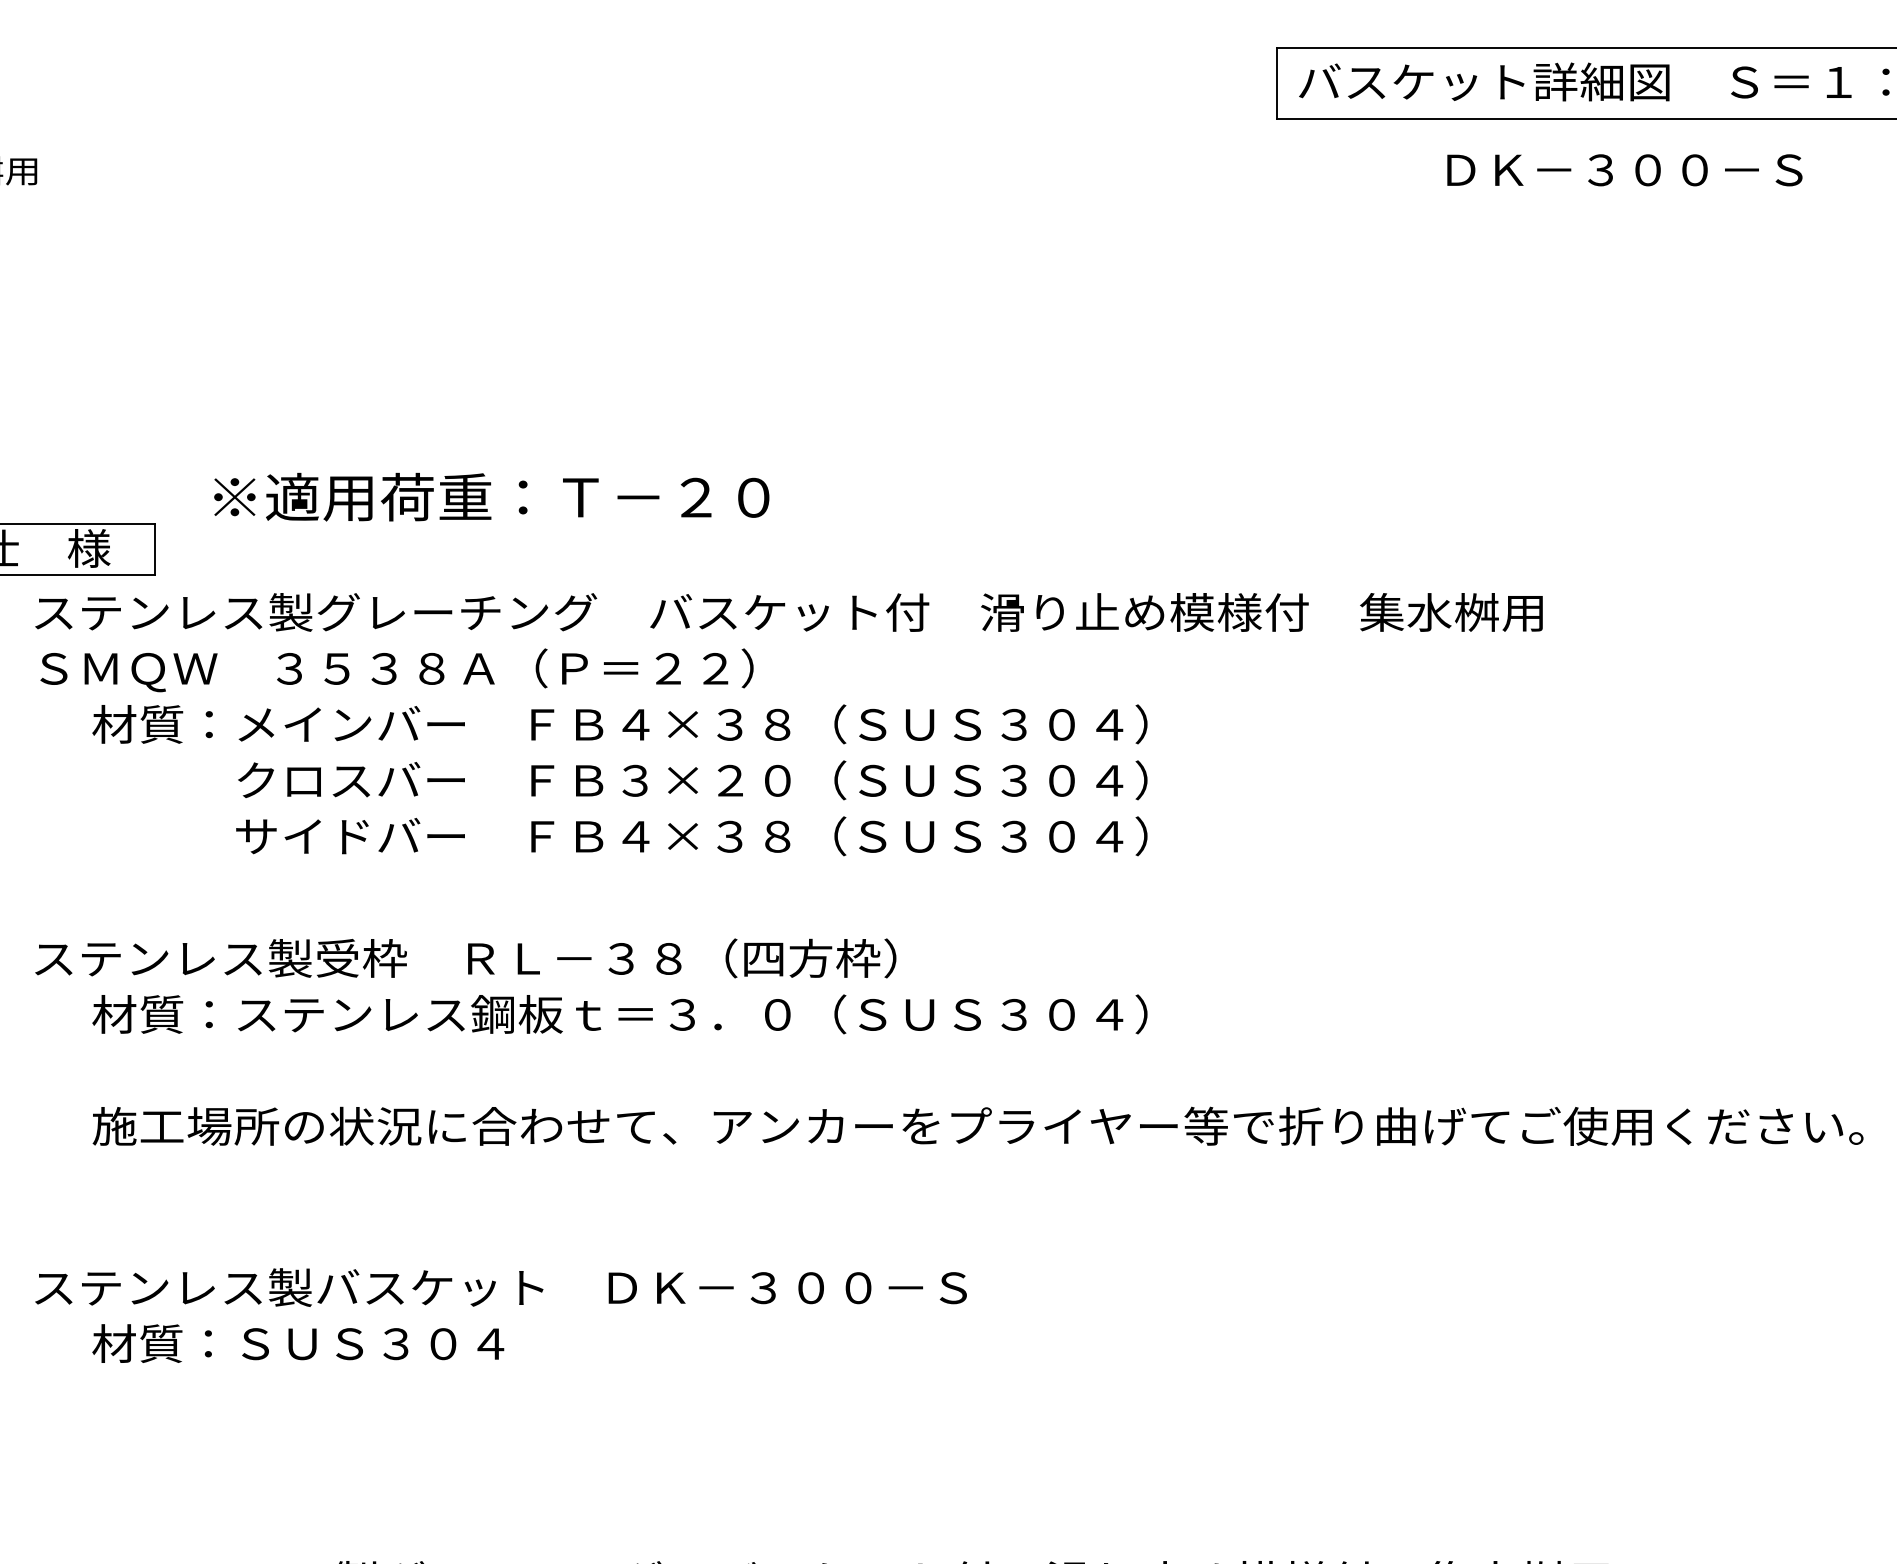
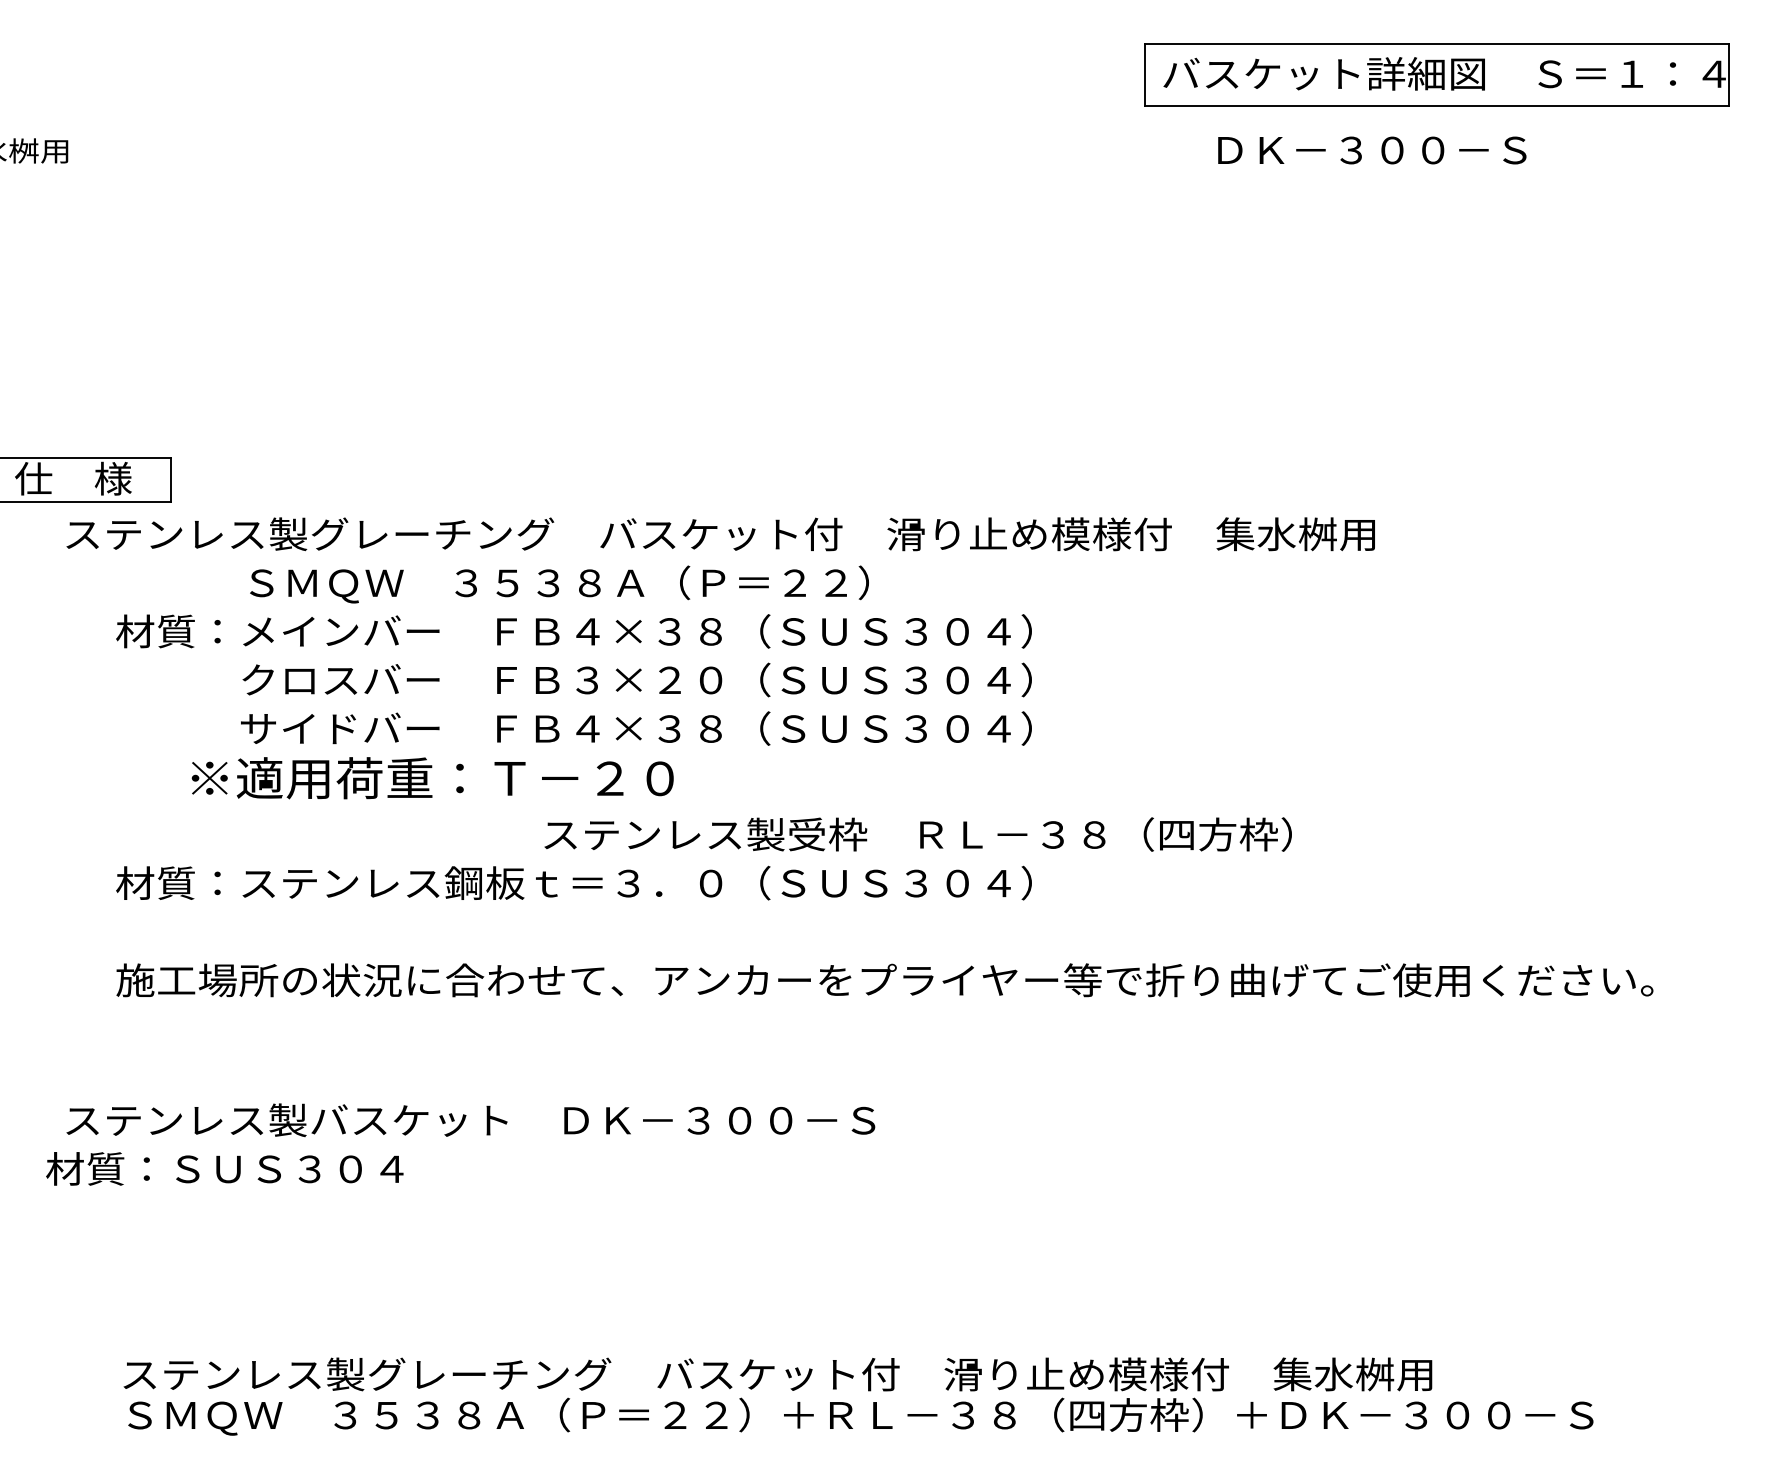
text: (1625, 170) -> (1372, 150), moved
text: (491, 497) -> (432, 778), moved
text: (396, 670) -> (559, 584), moved
text: (464, 958) -> (917, 834), moved
text: (297, 1343) -> (224, 1168), moved

